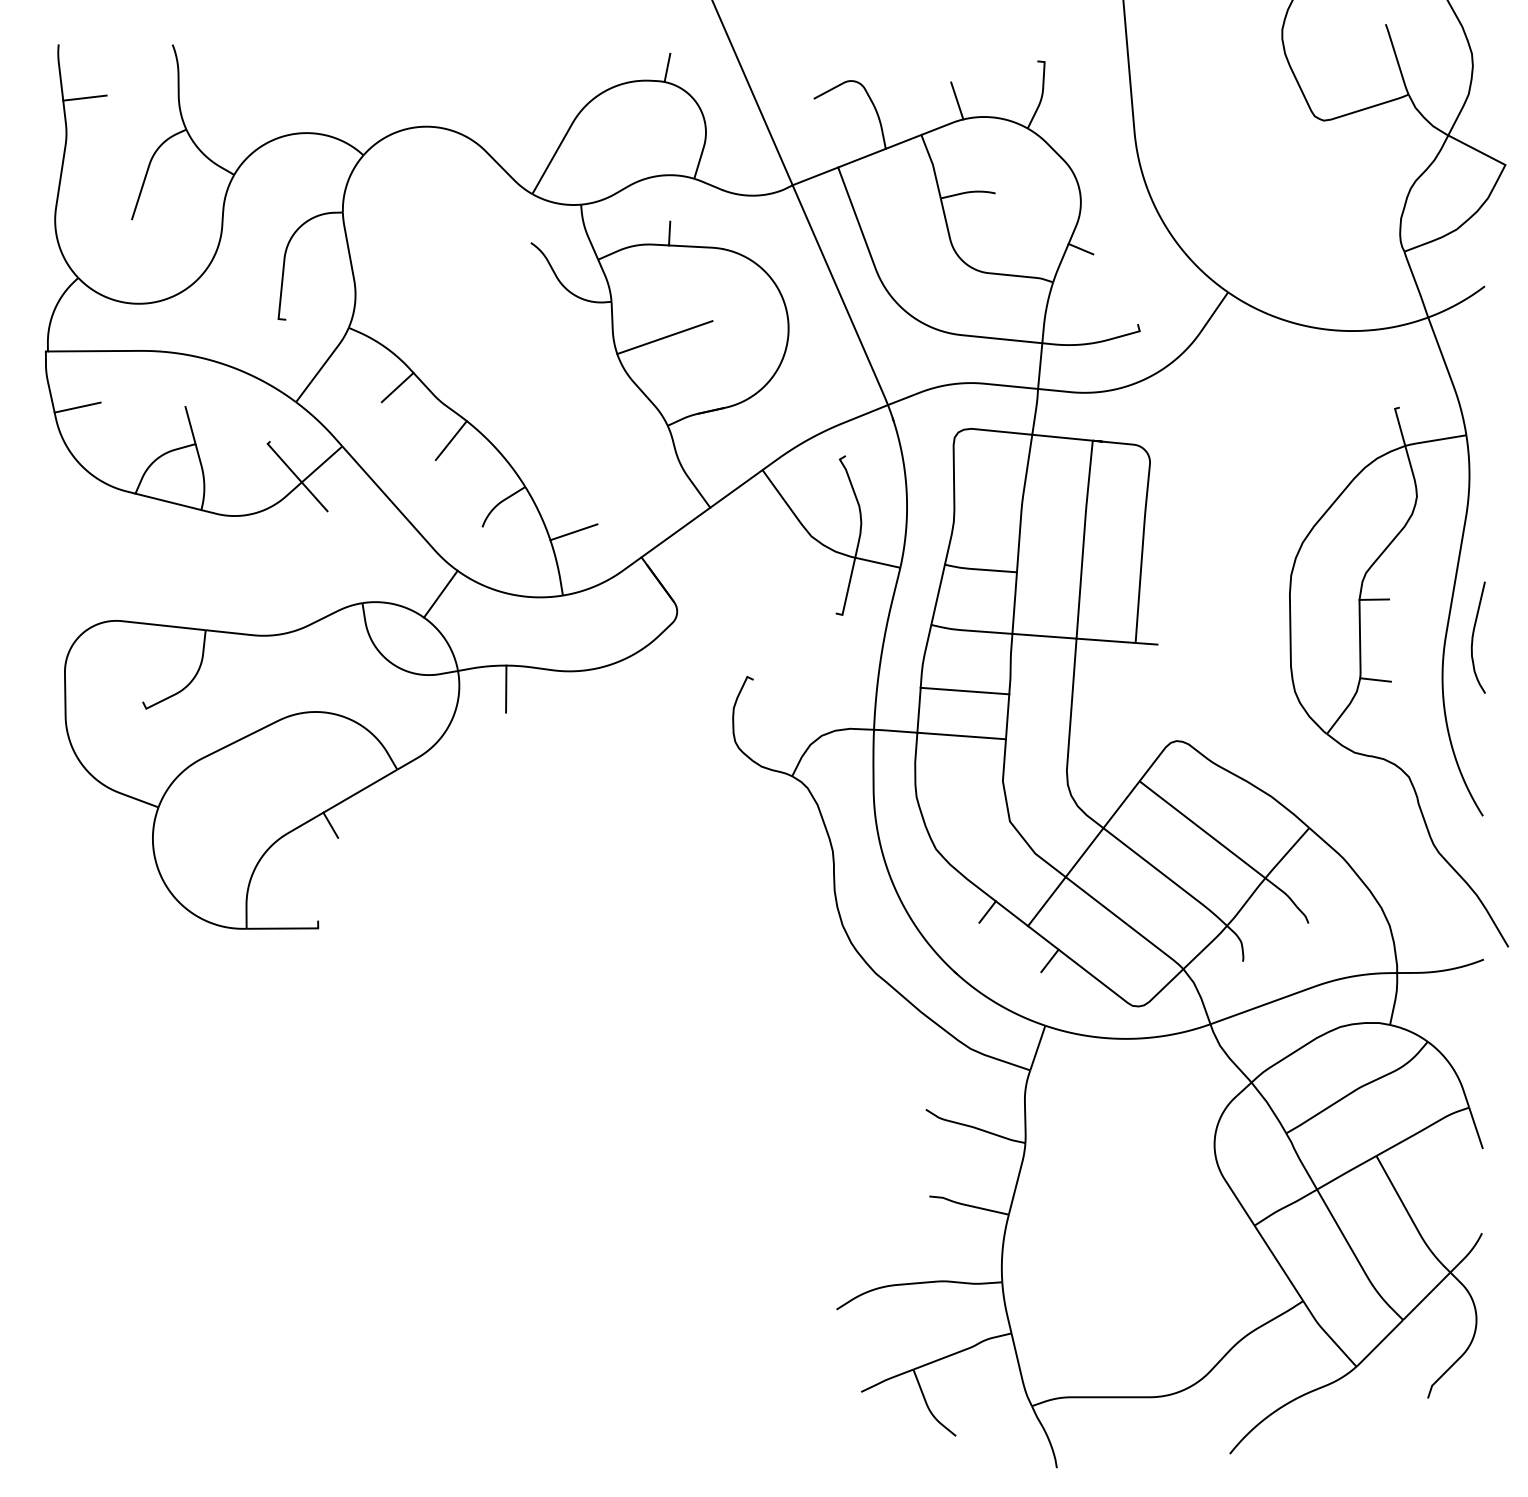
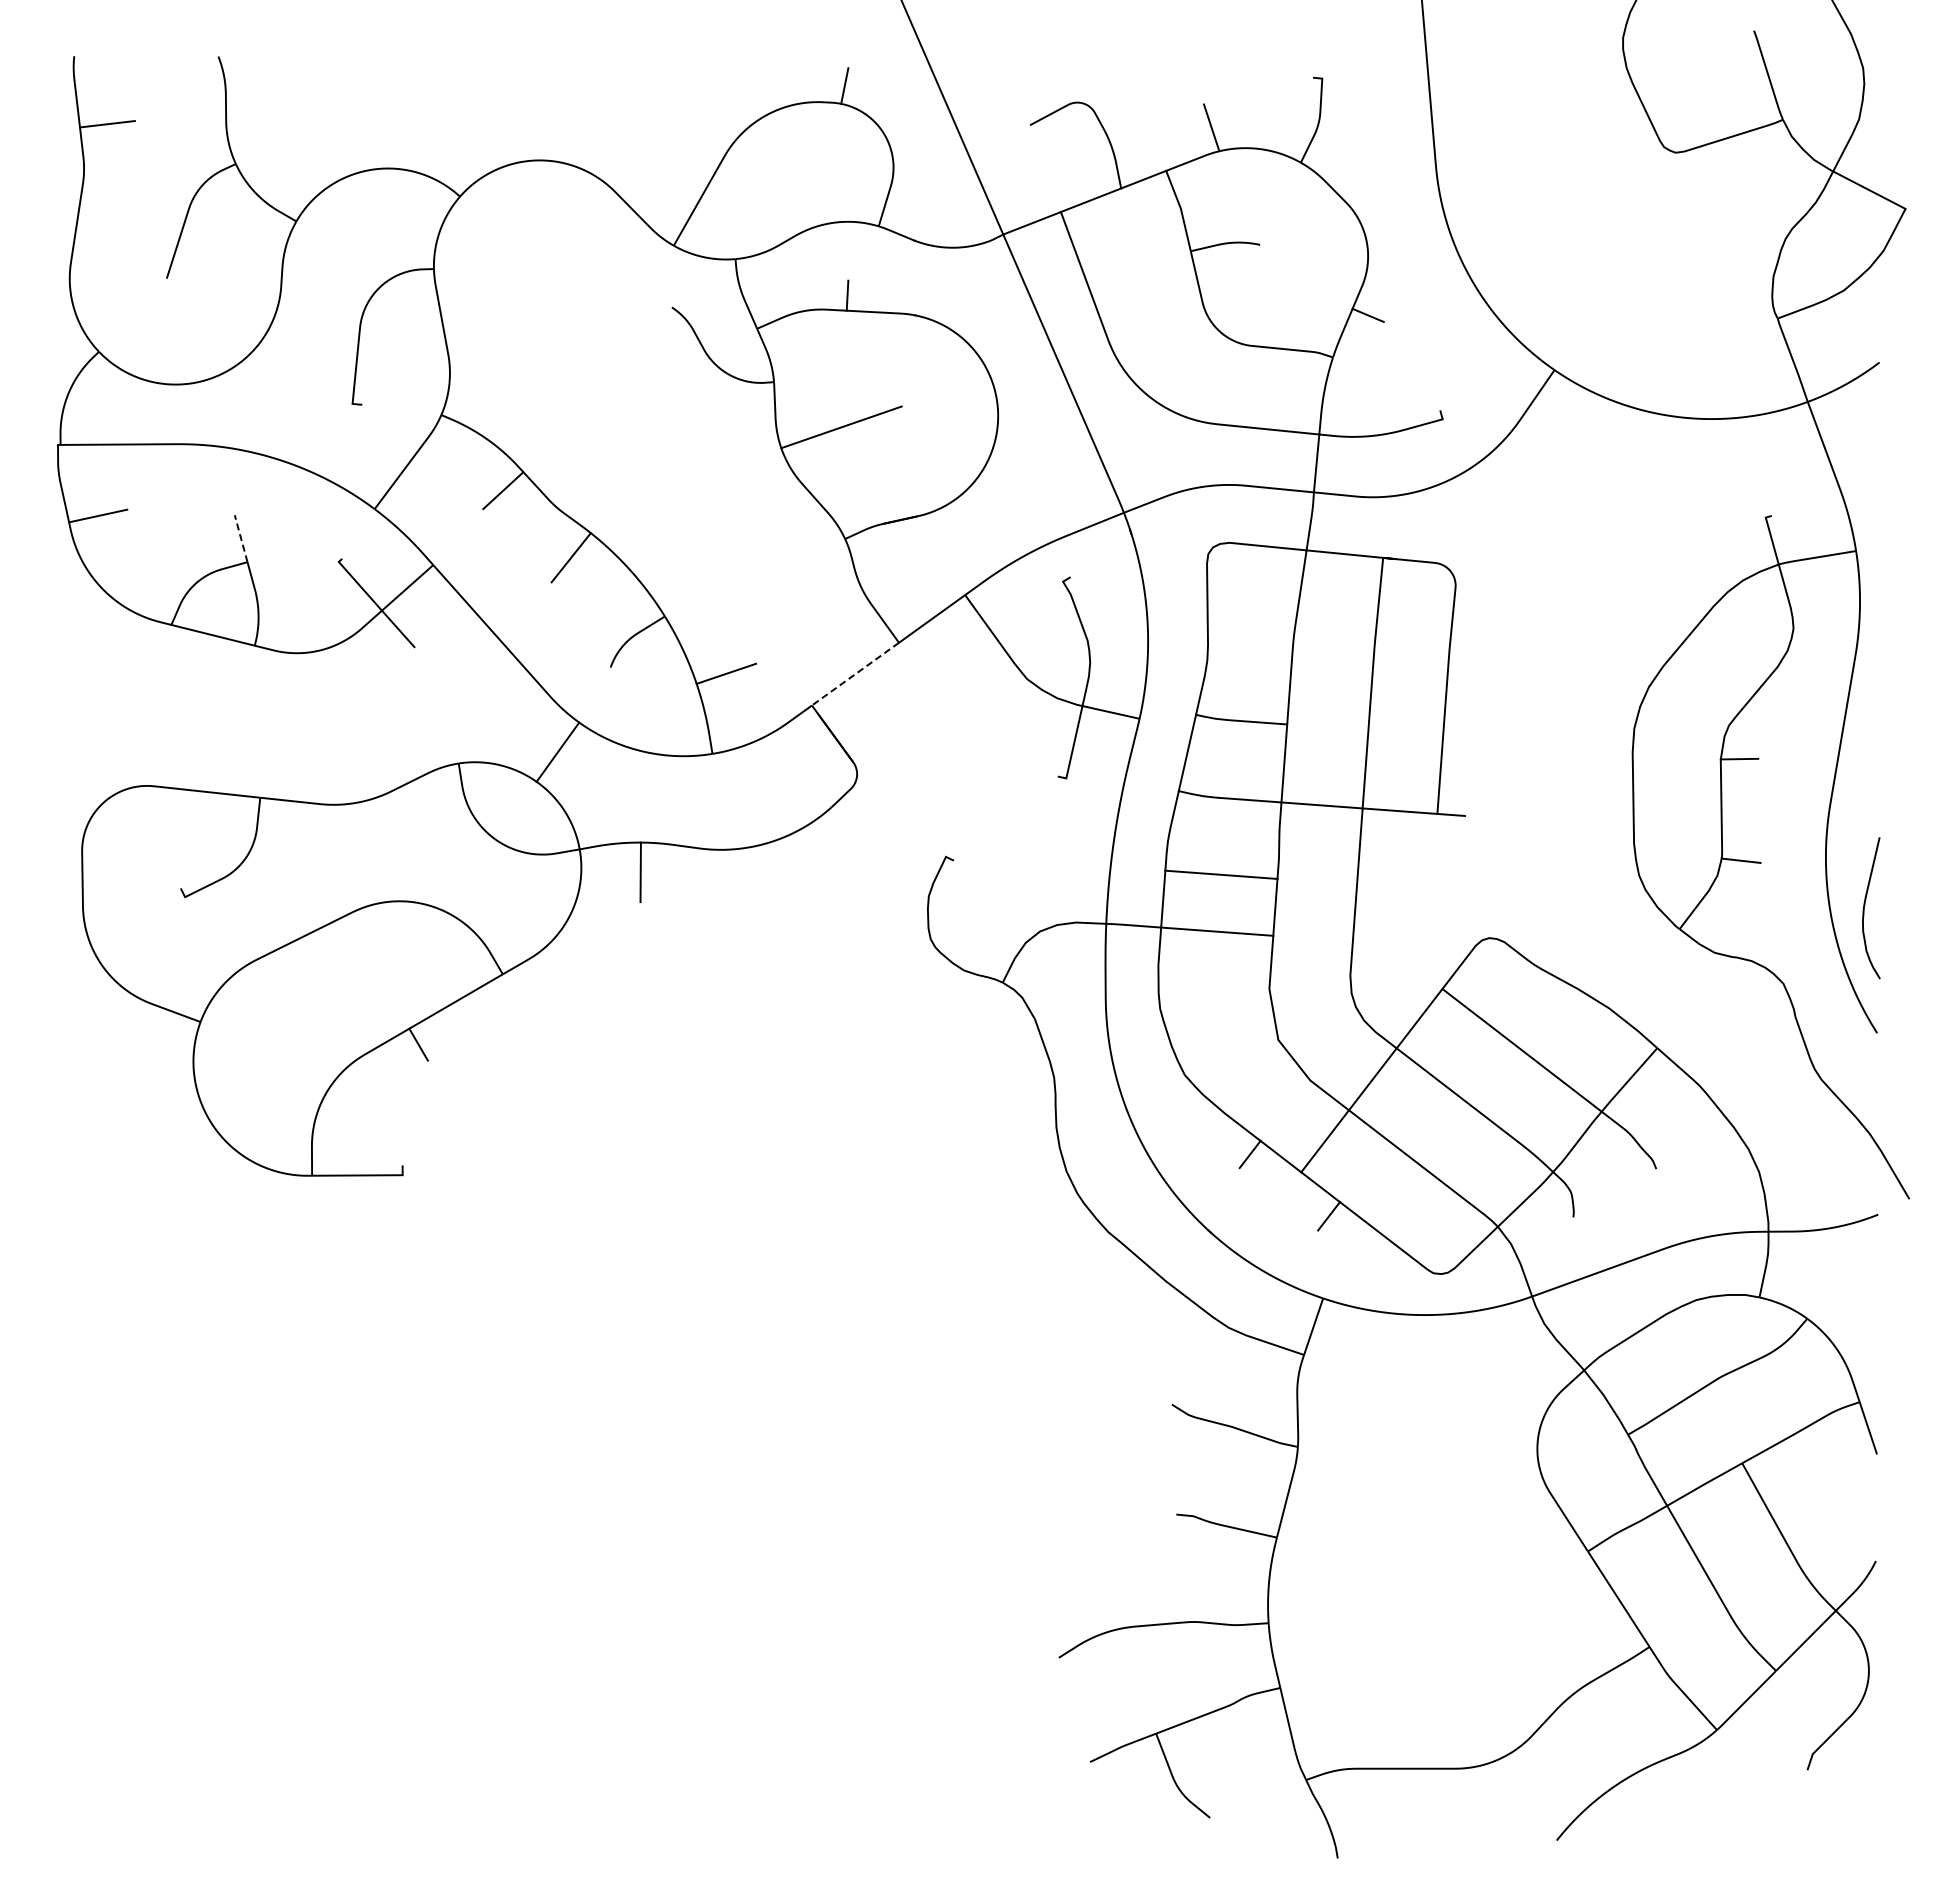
line: (190, 425) -> (241, 538), solid -> dashed
line: (675, 532) -> (855, 674), solid -> dashed
curve: (1473, 635) -> (1865, 905), moved

